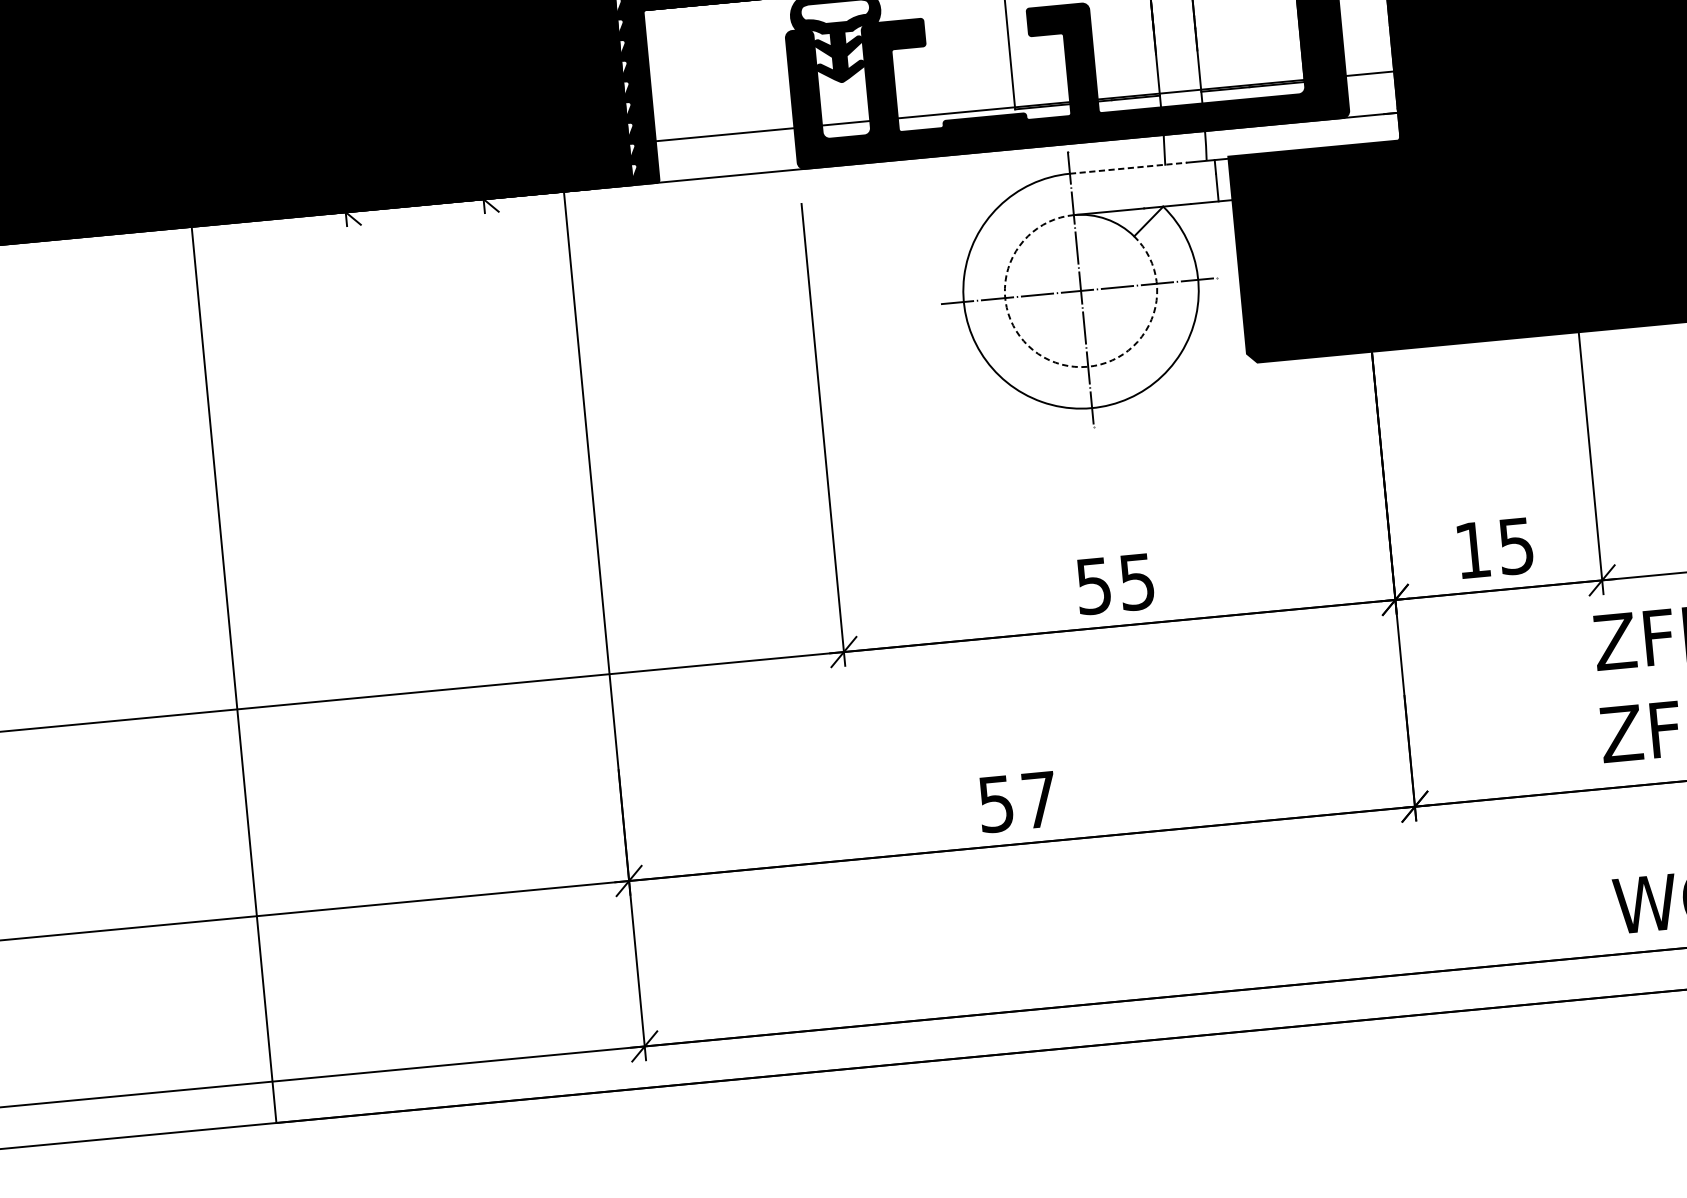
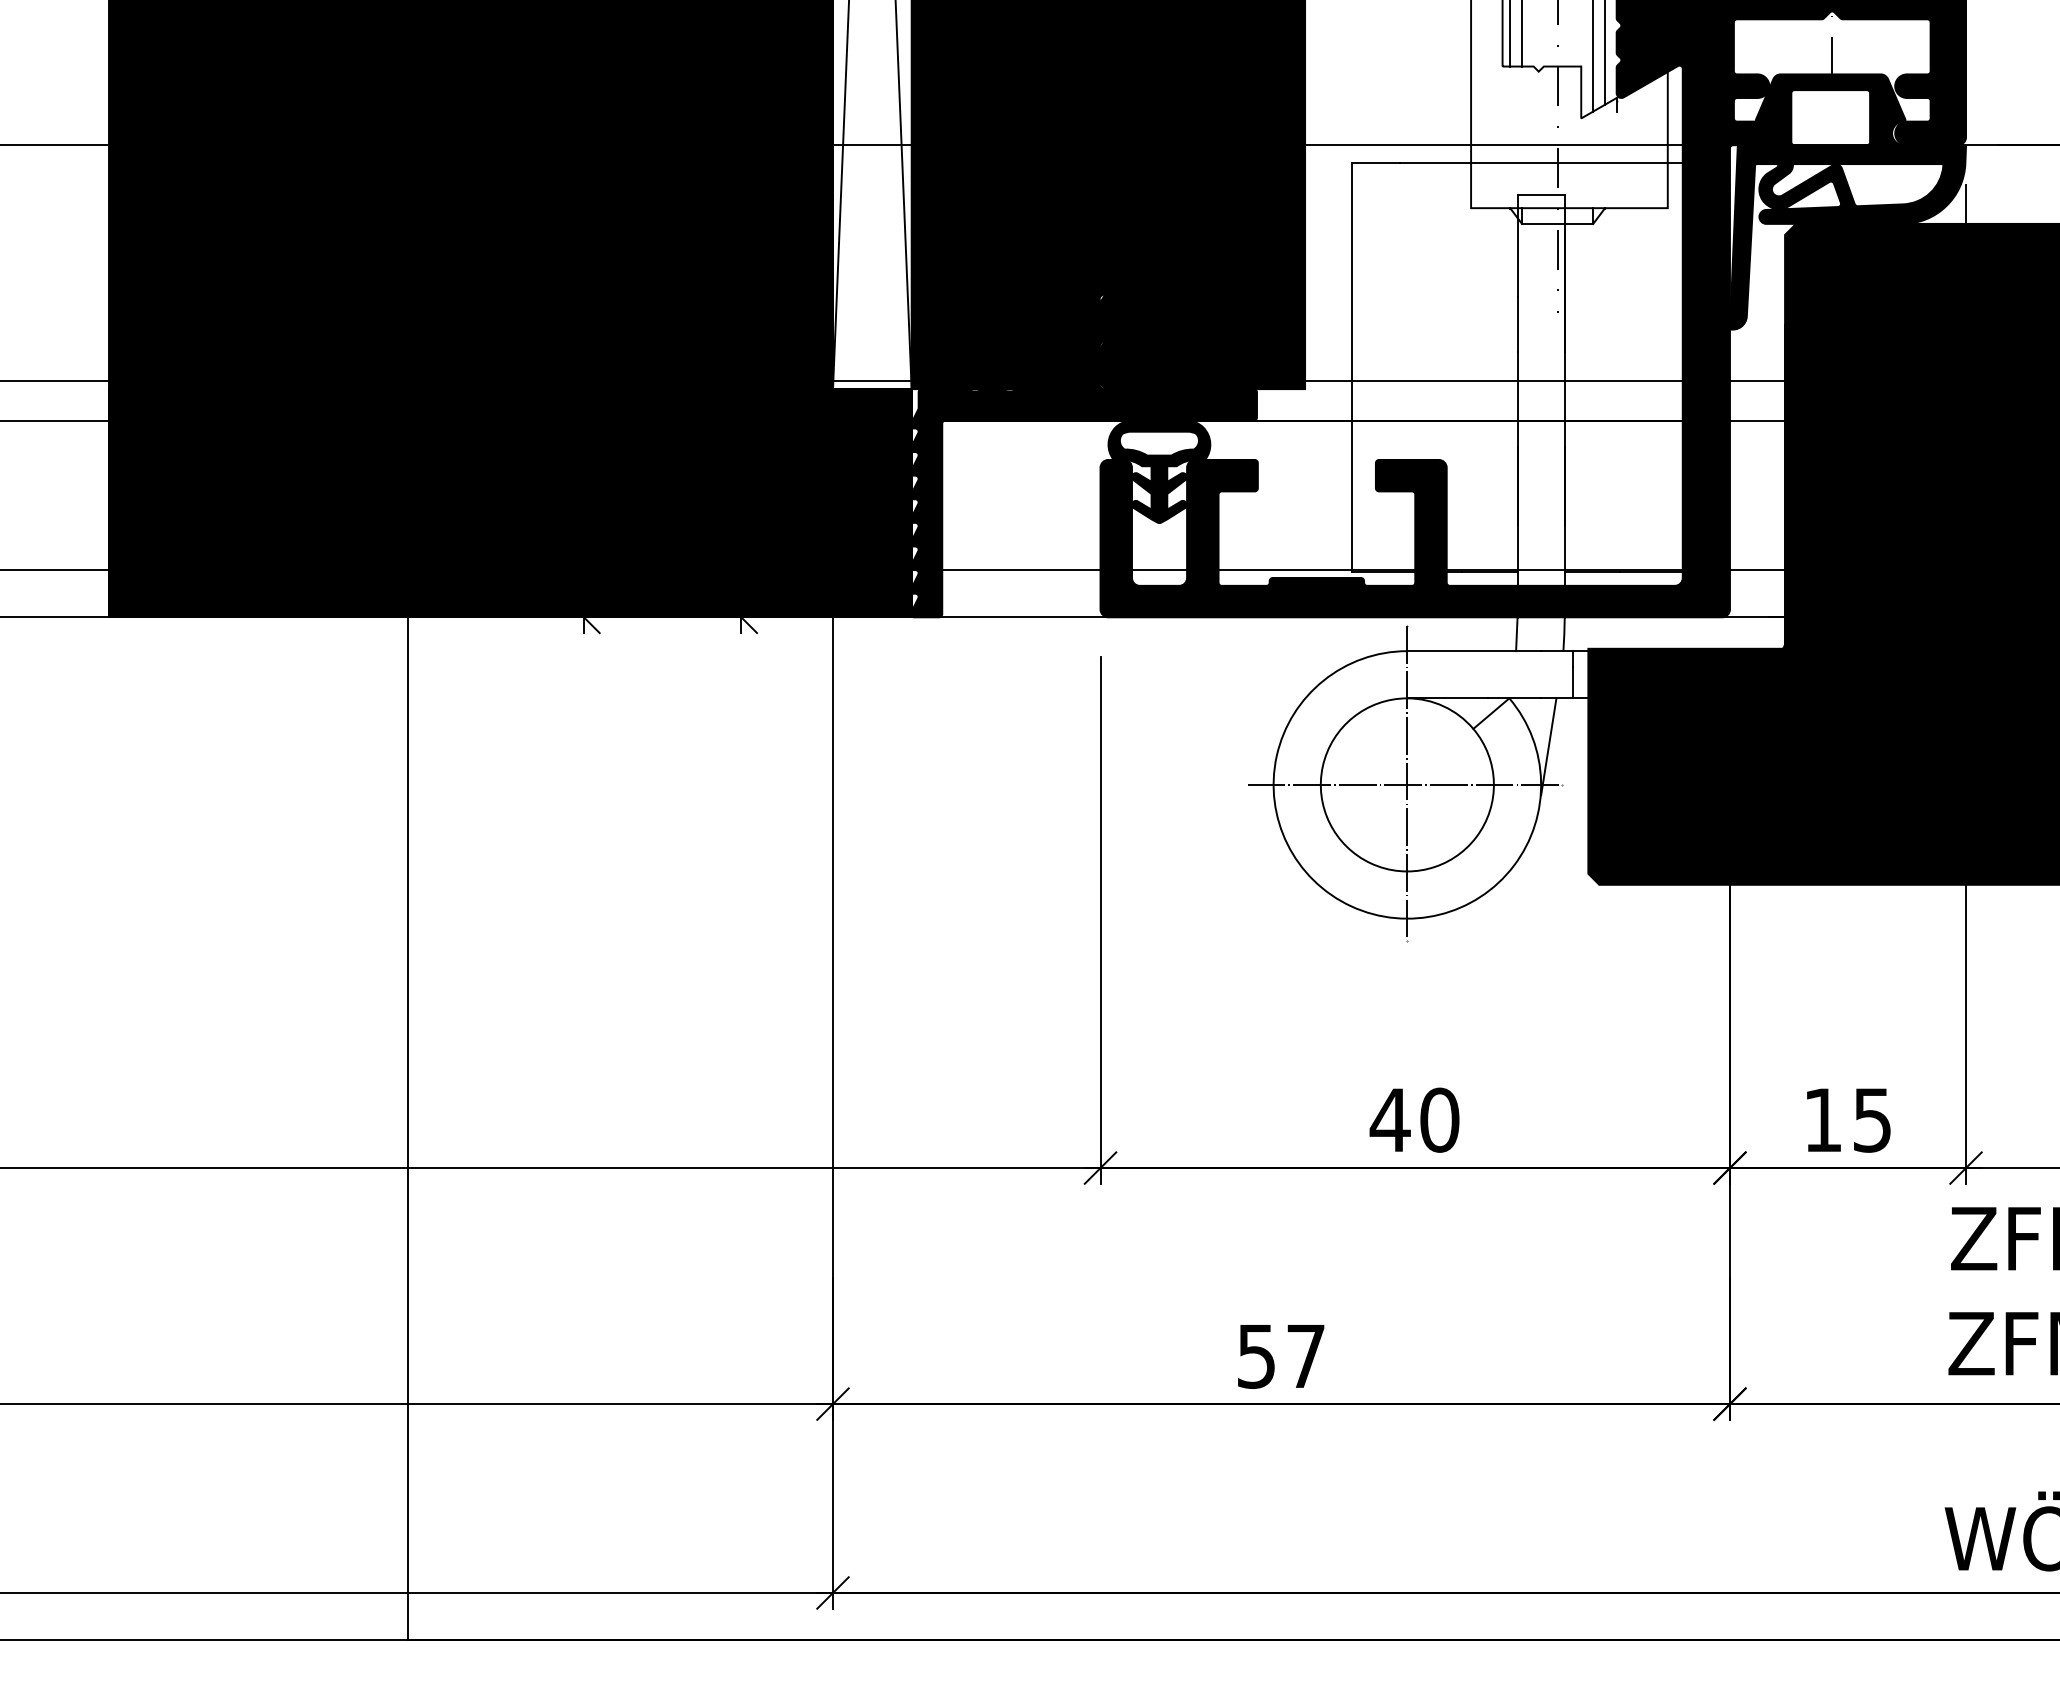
line: (1128, 168) -> (1474, 651), dashed -> solid
line: (1201, 245) -> (1548, 746), added
arc: (1056, 362) -> (1371, 863), dashed -> solid
text: (1114, 583) -> (1414, 1119), 55 -> 40

